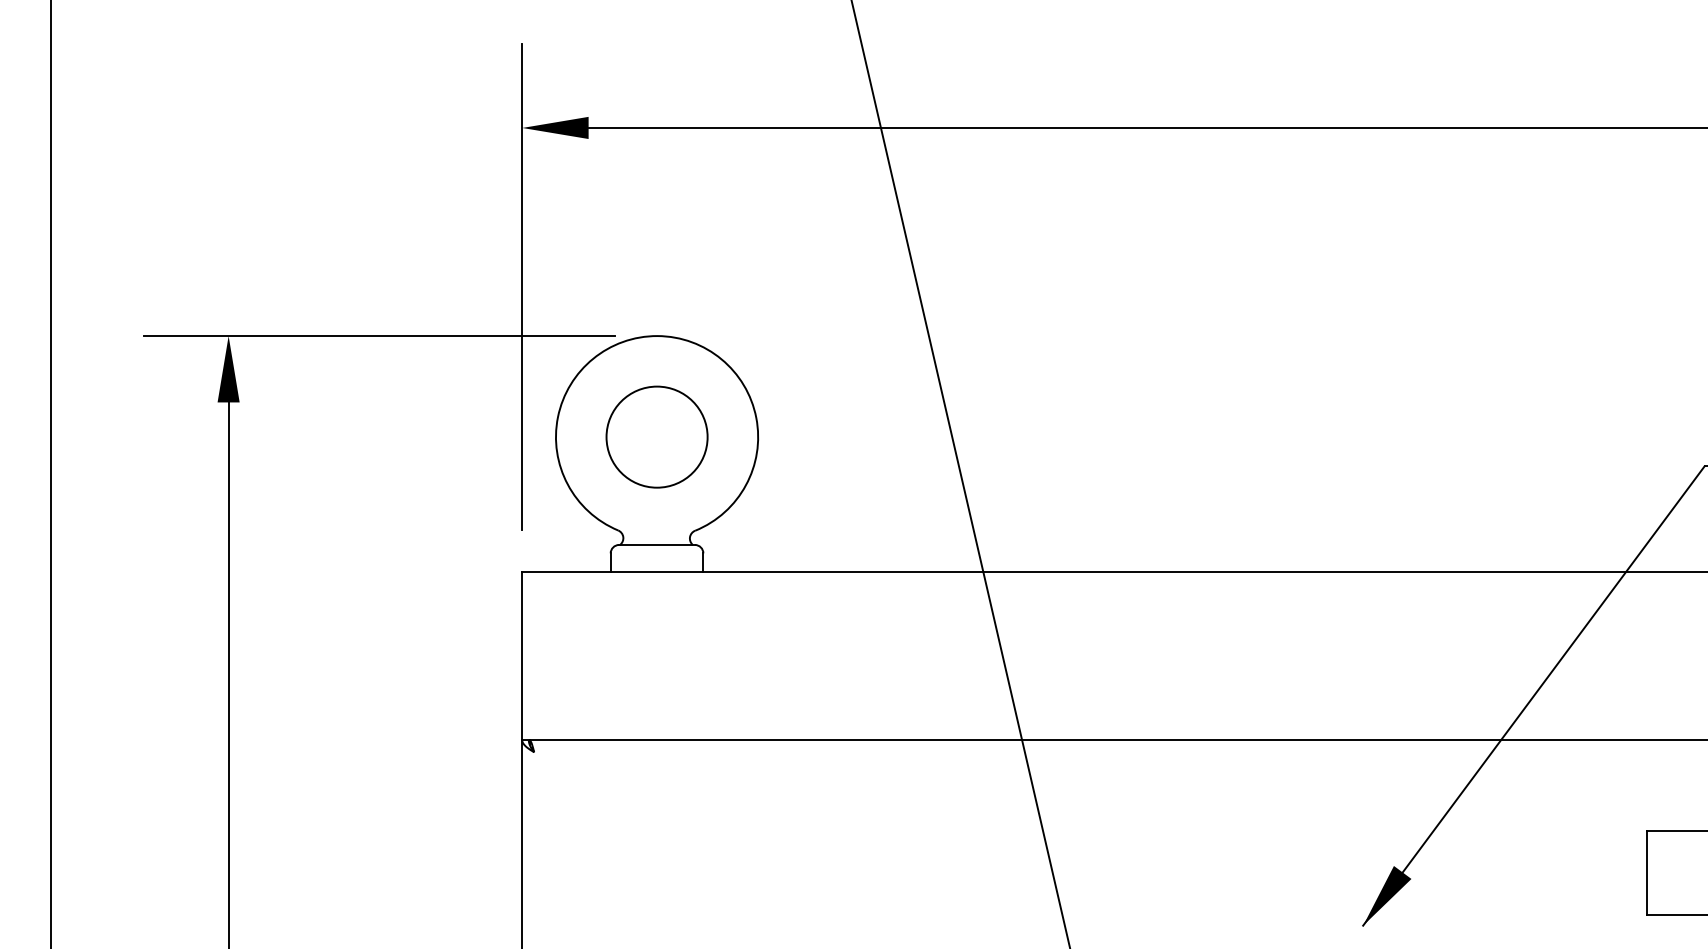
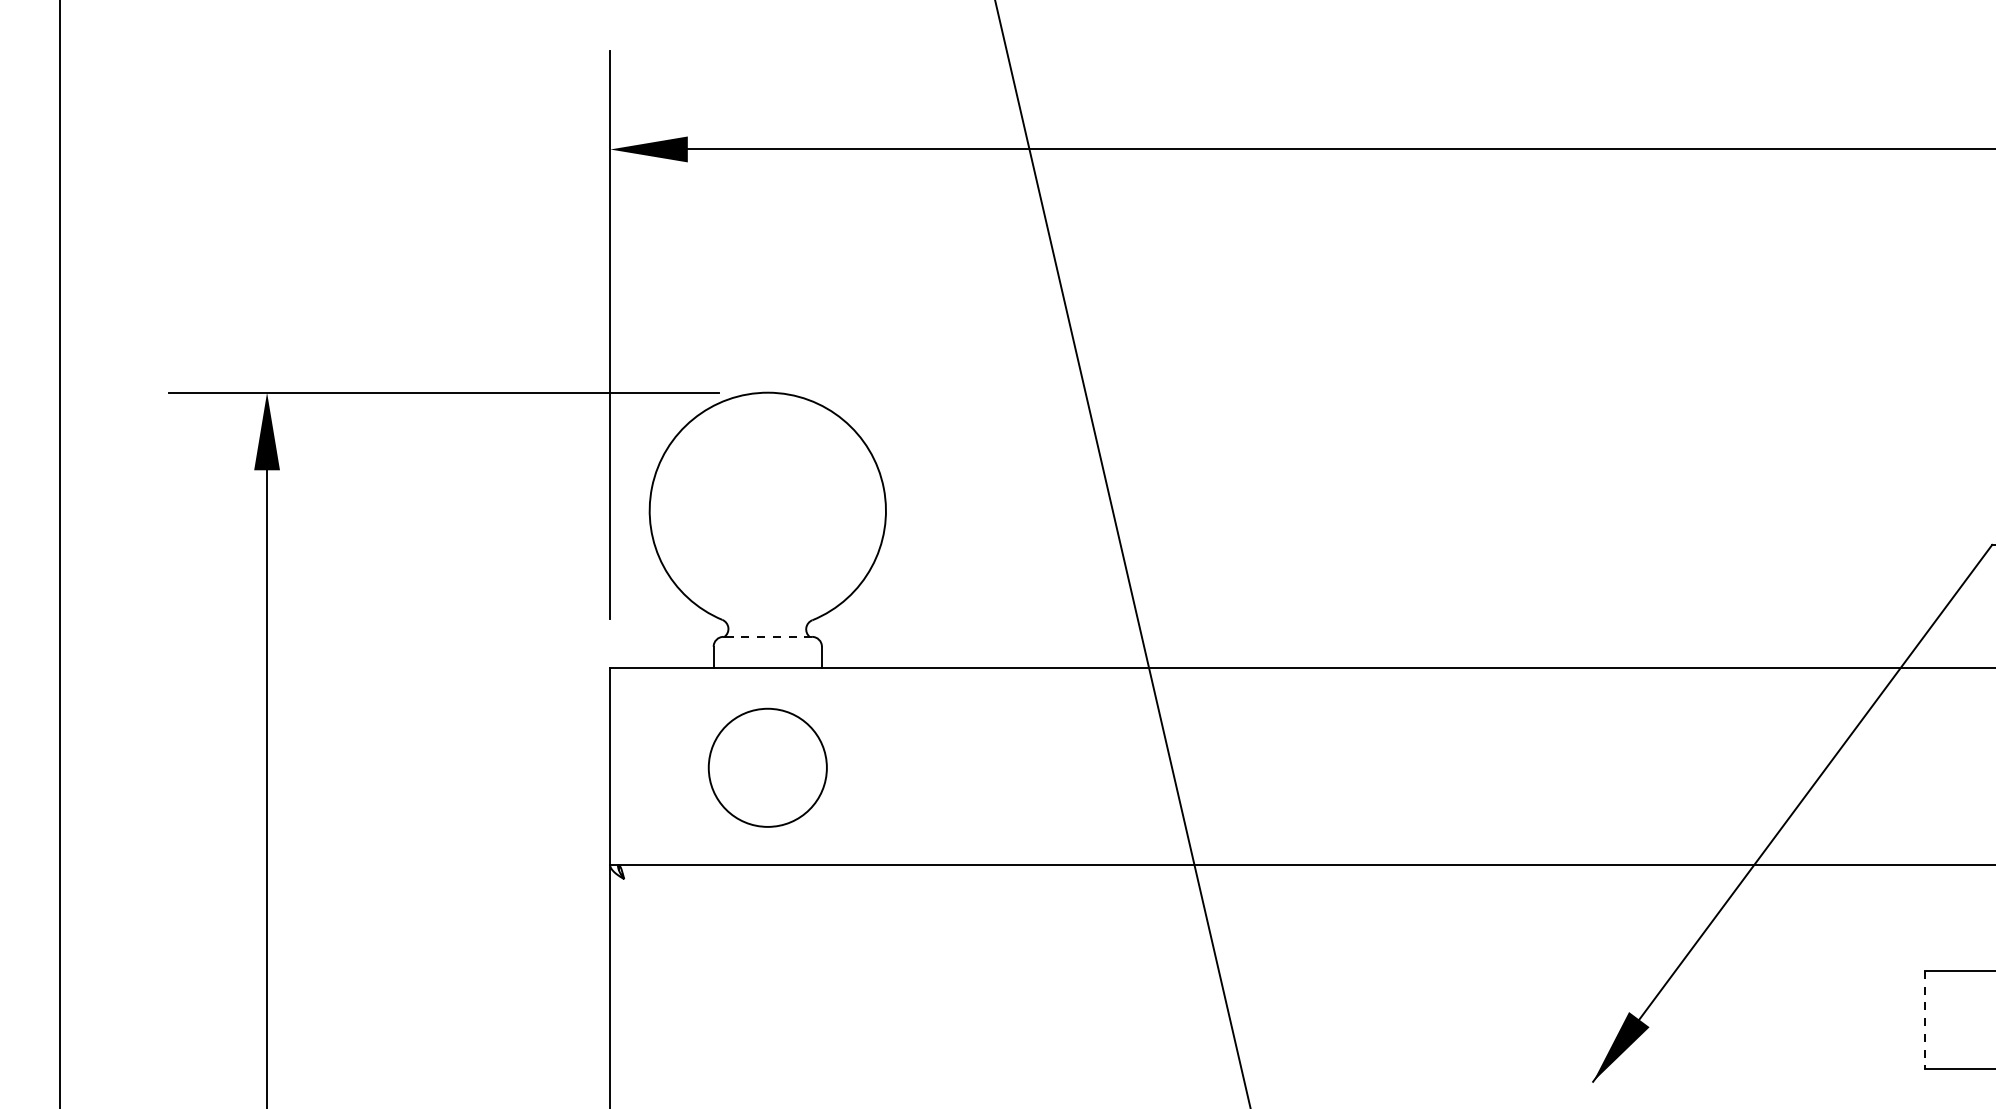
circle: (656, 436) -> (767, 767), moved
line: (658, 544) -> (769, 636), solid -> dashed
line: (1647, 873) -> (1925, 1020), solid -> dashed

